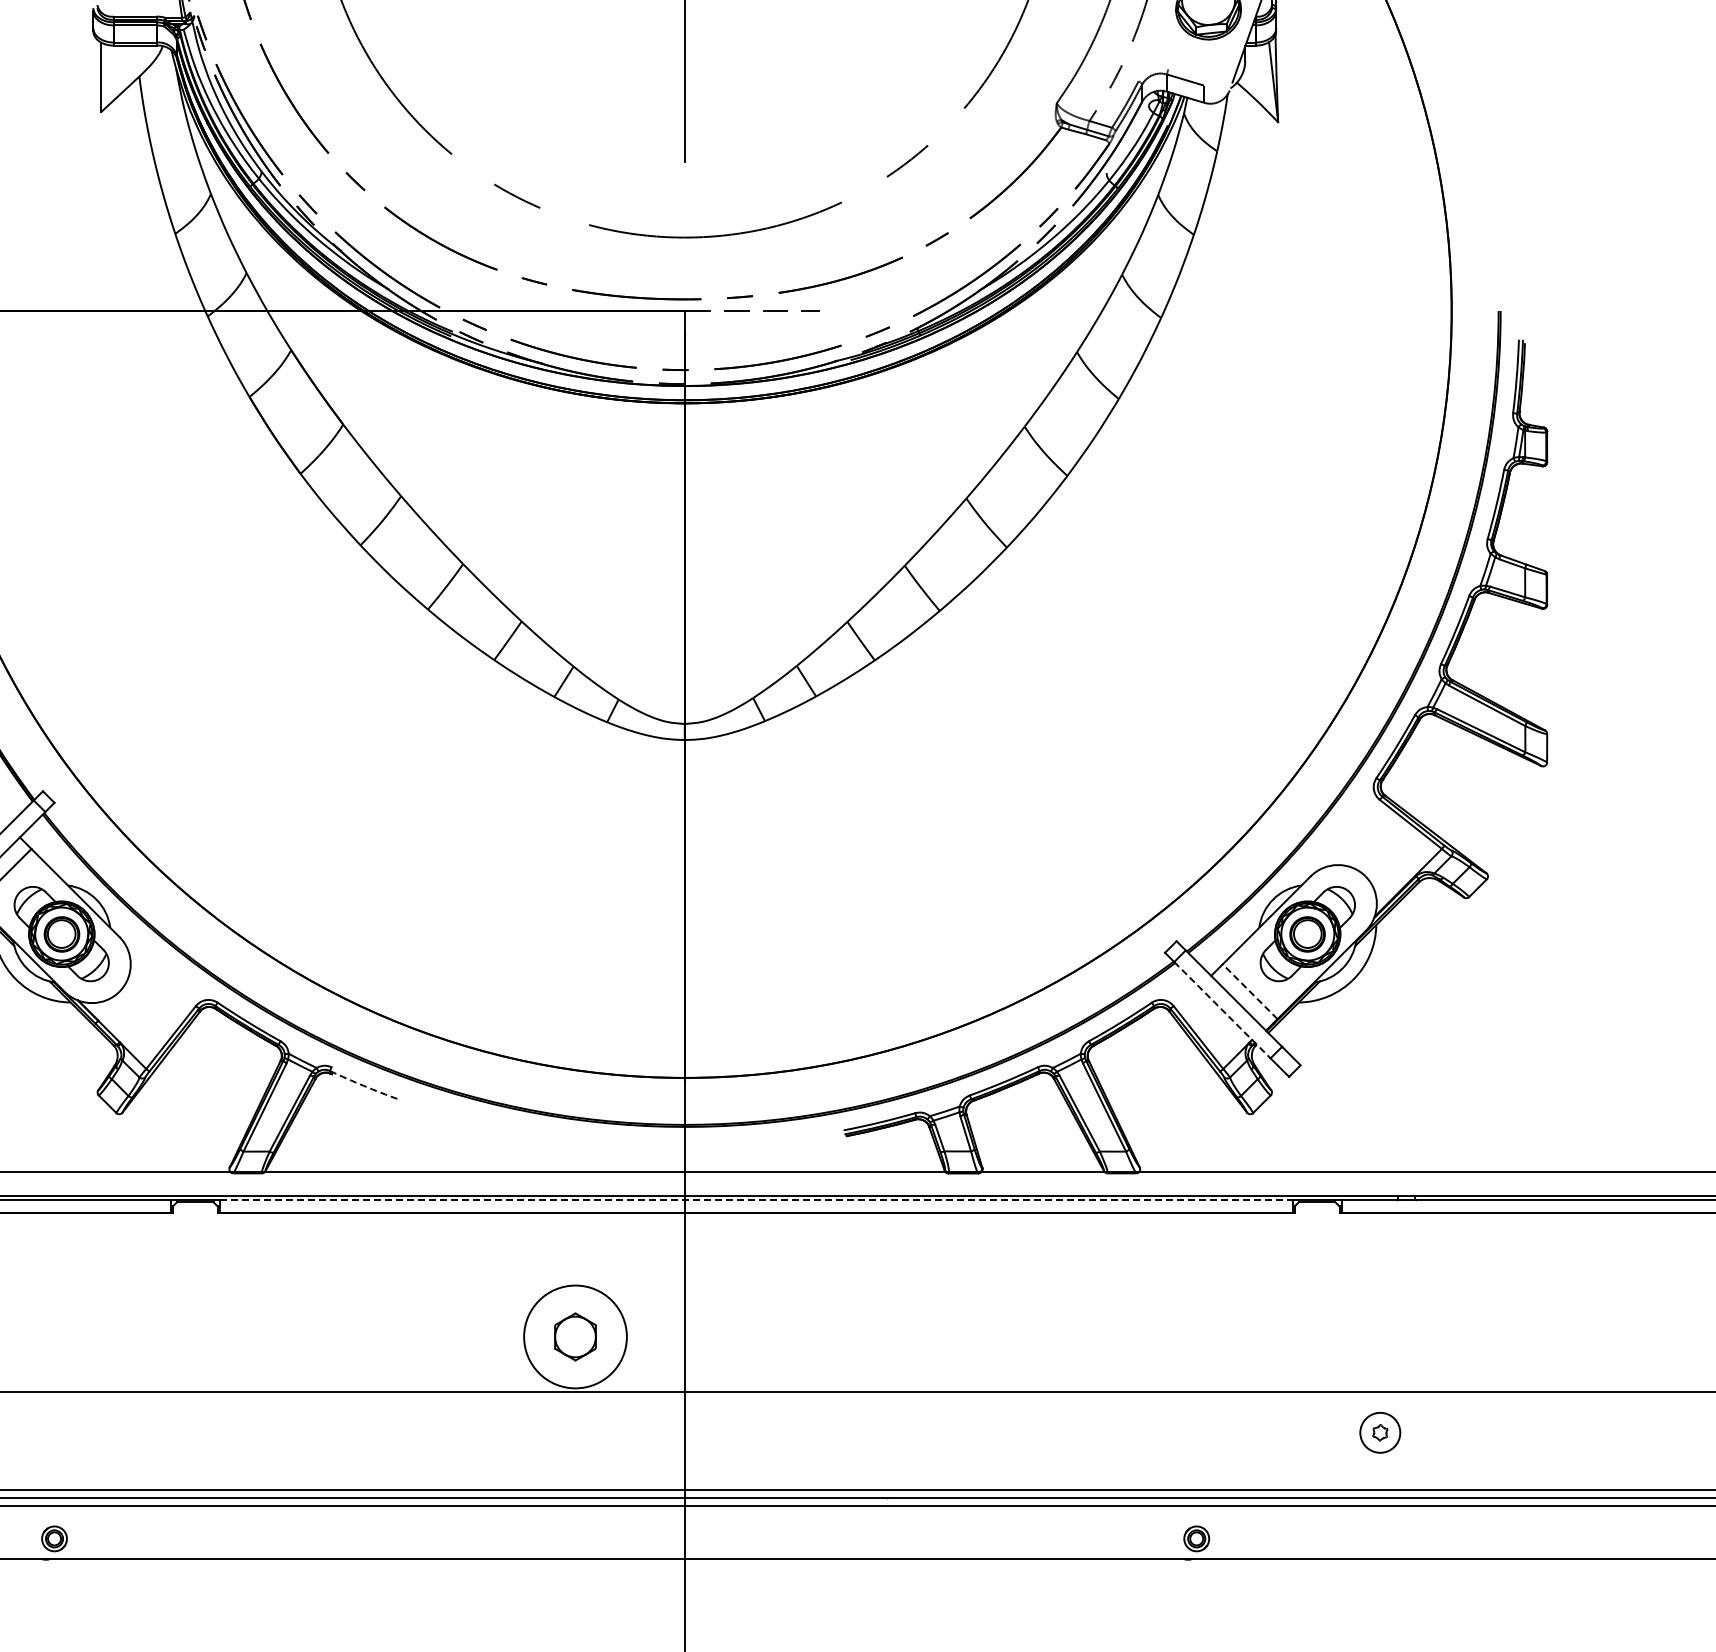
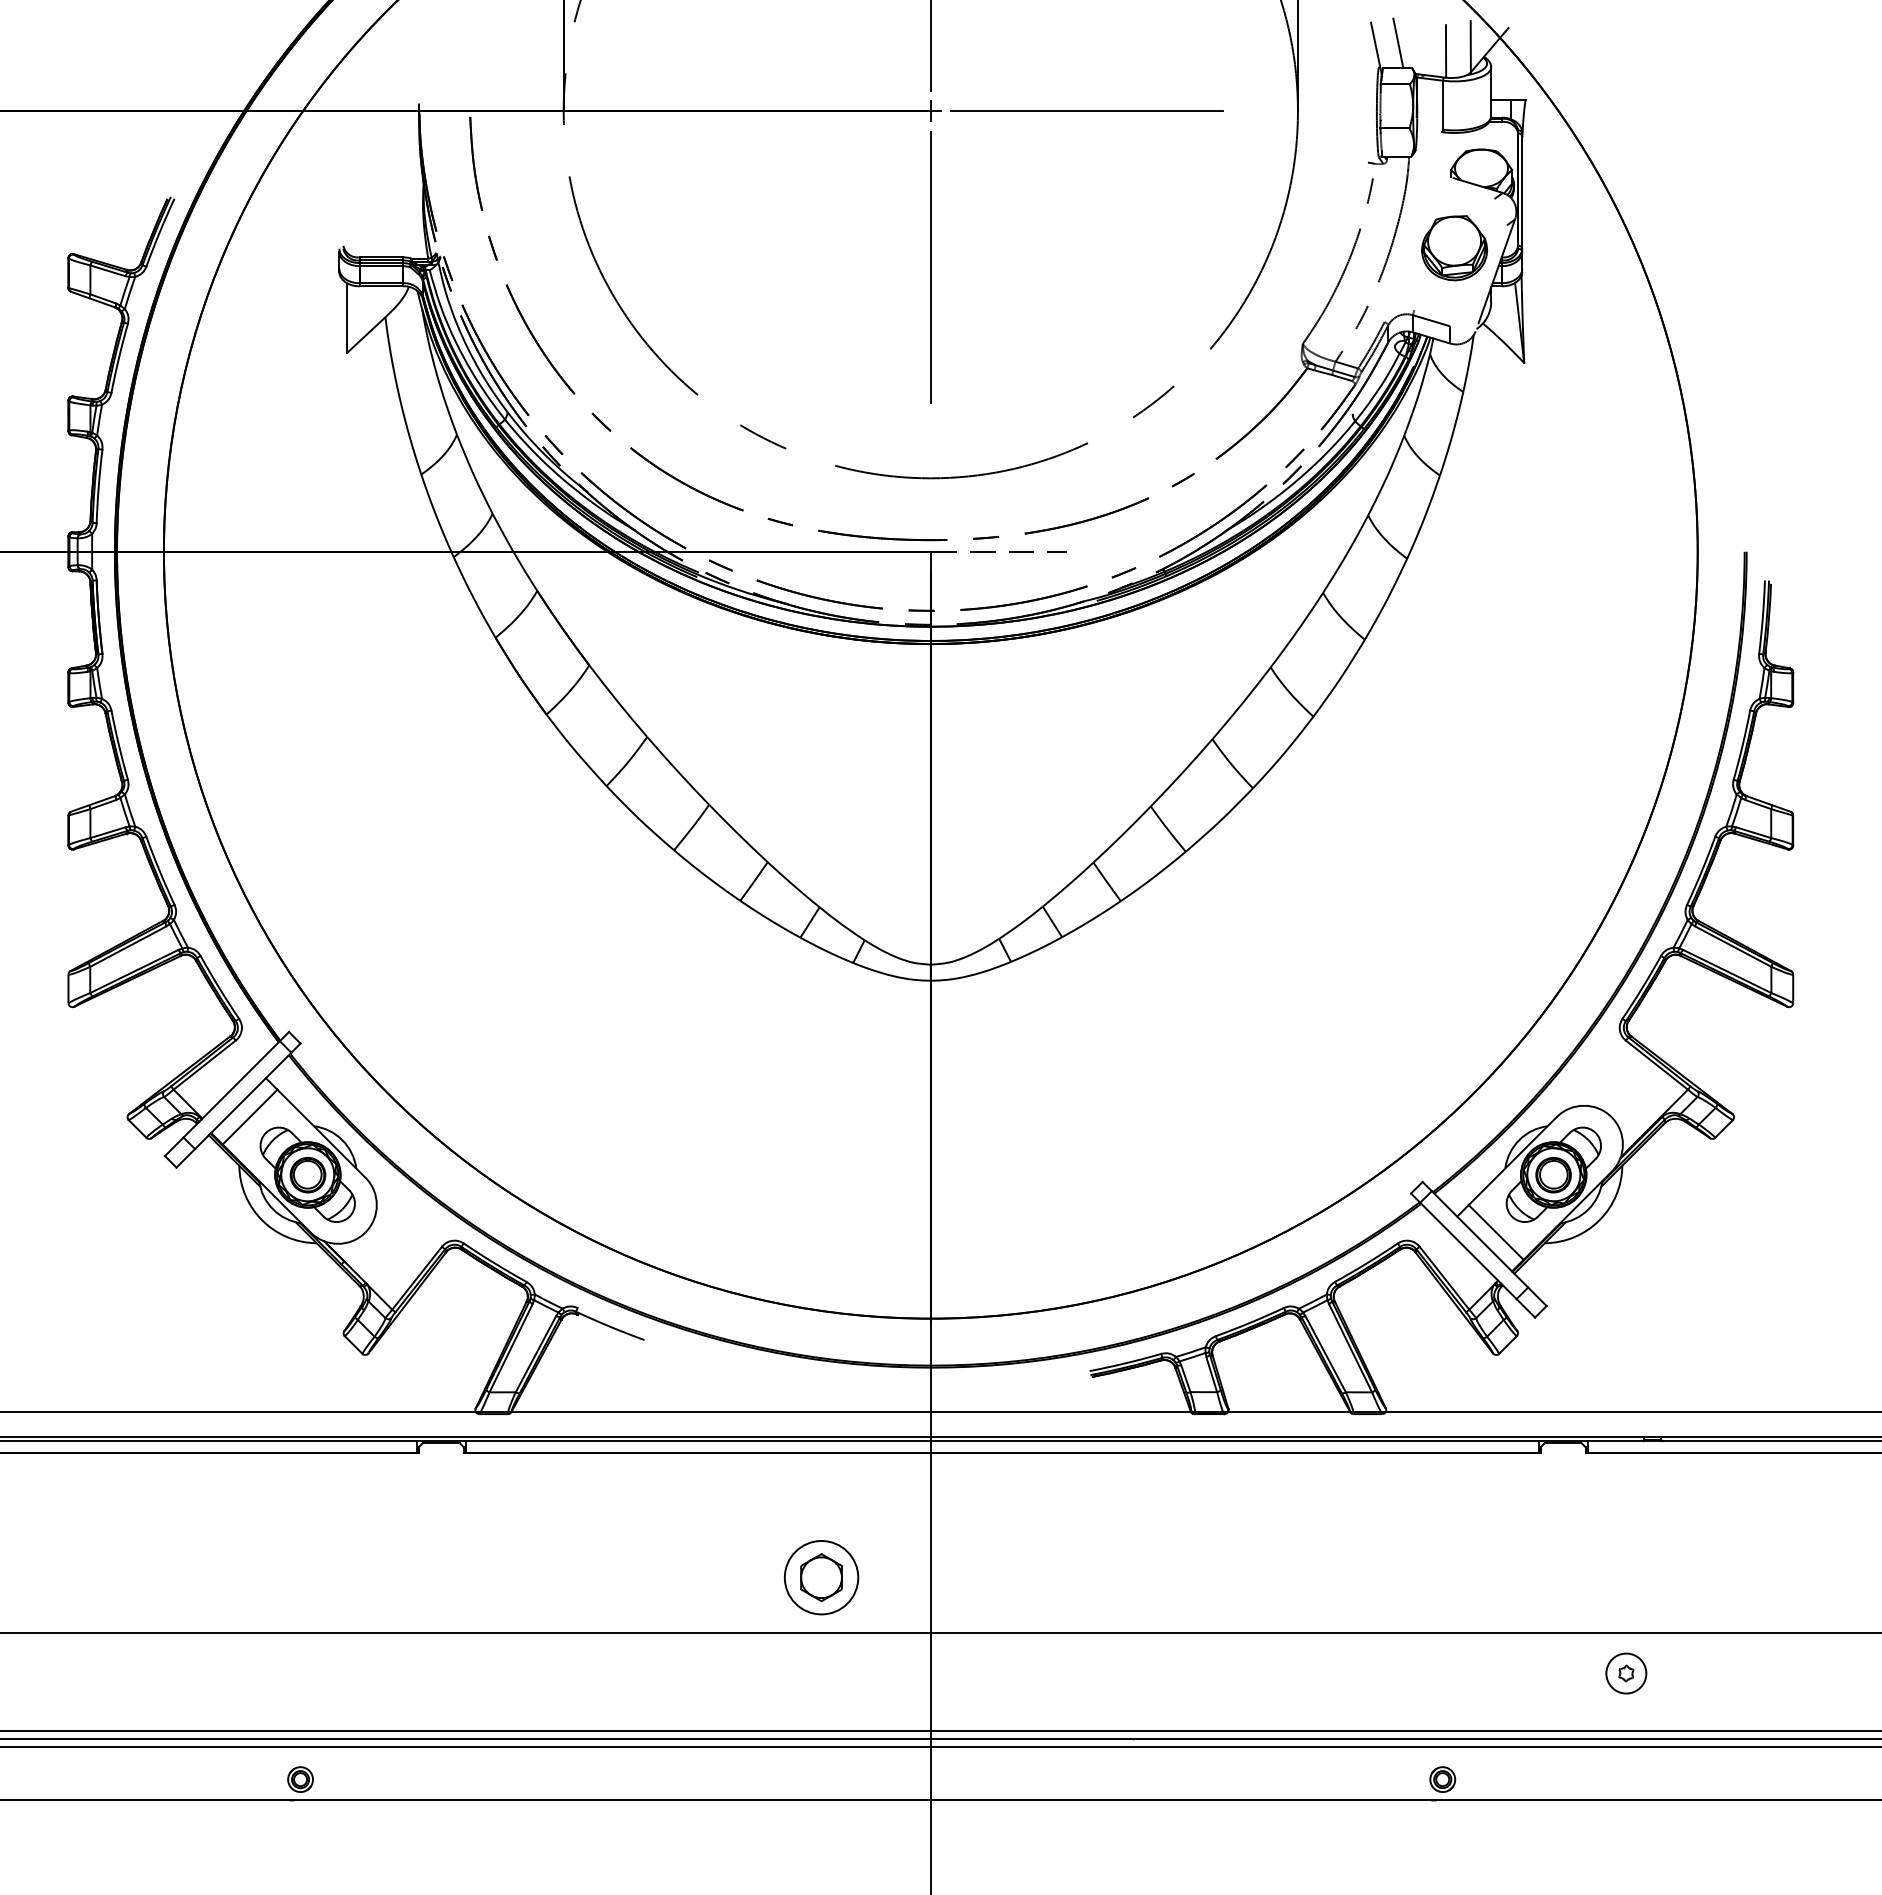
line: (1250, 991) -> (1496, 1232), dashed -> solid
line: (1222, 1010) -> (1468, 1251), dashed -> solid
arc: (363, 1085) -> (609, 1326), dashed -> solid
line: (756, 1200) -> (1002, 1441), dashed -> solid
circle: (575, 1336) -> (821, 1577), size x0.71

